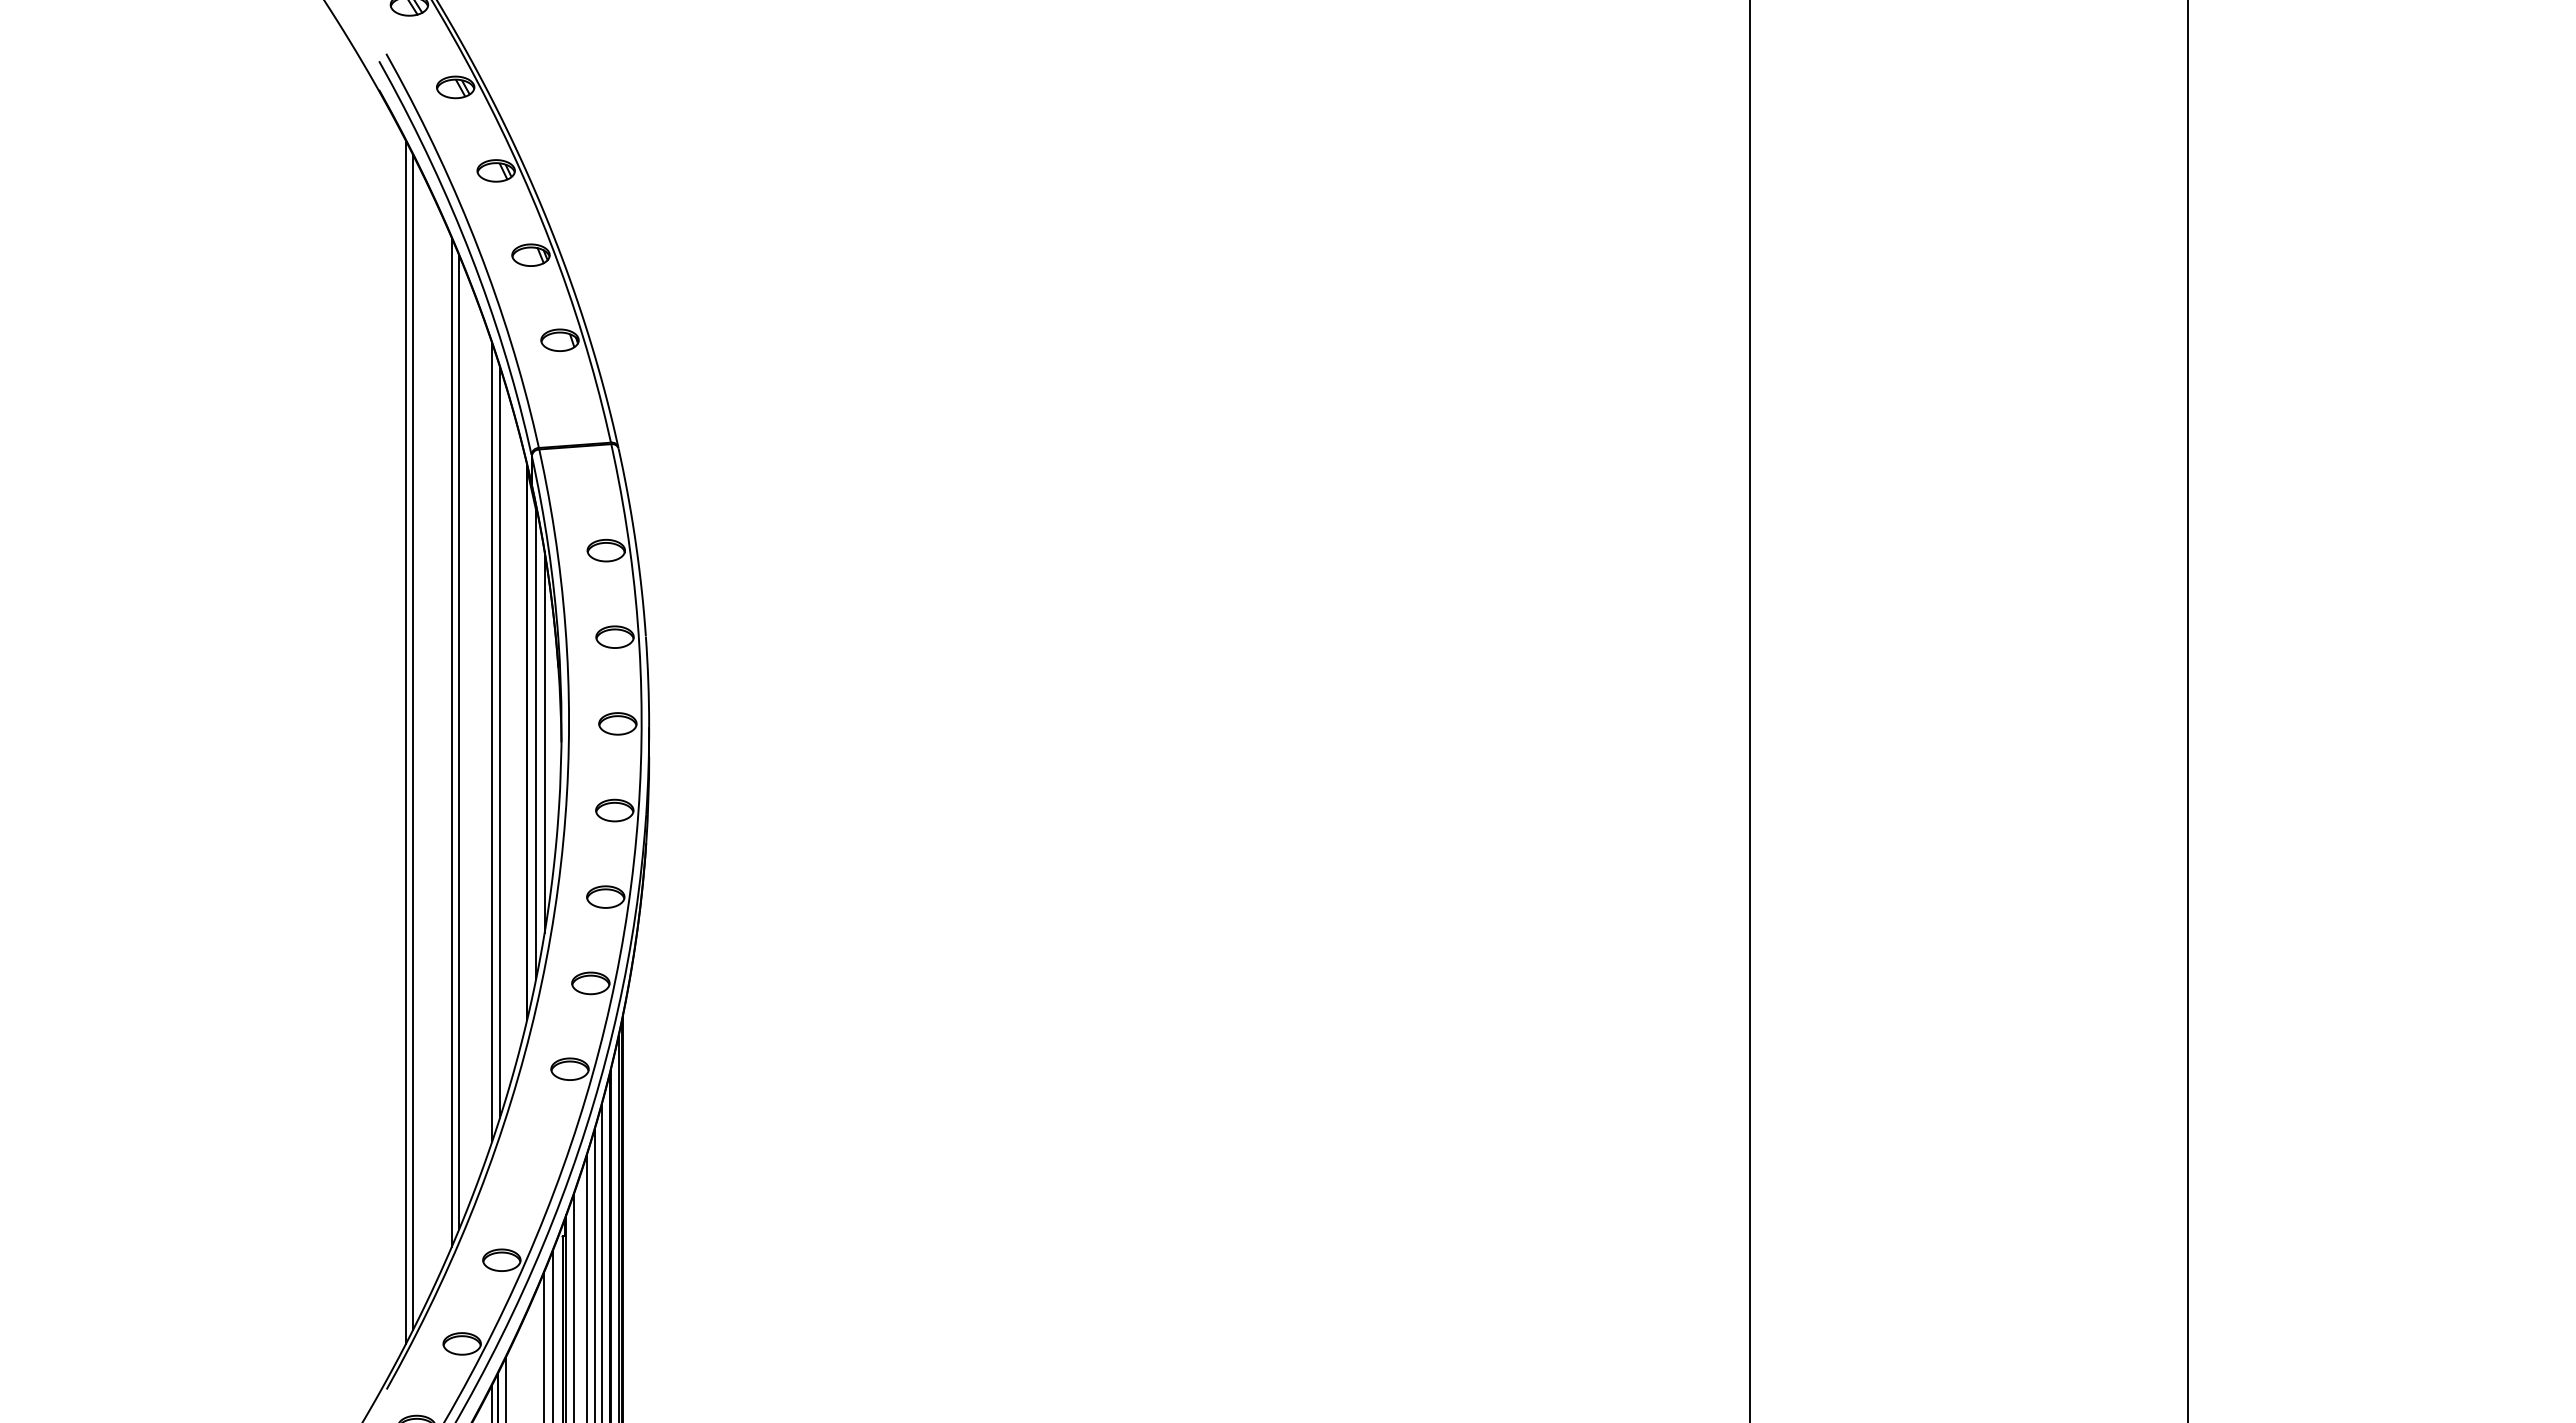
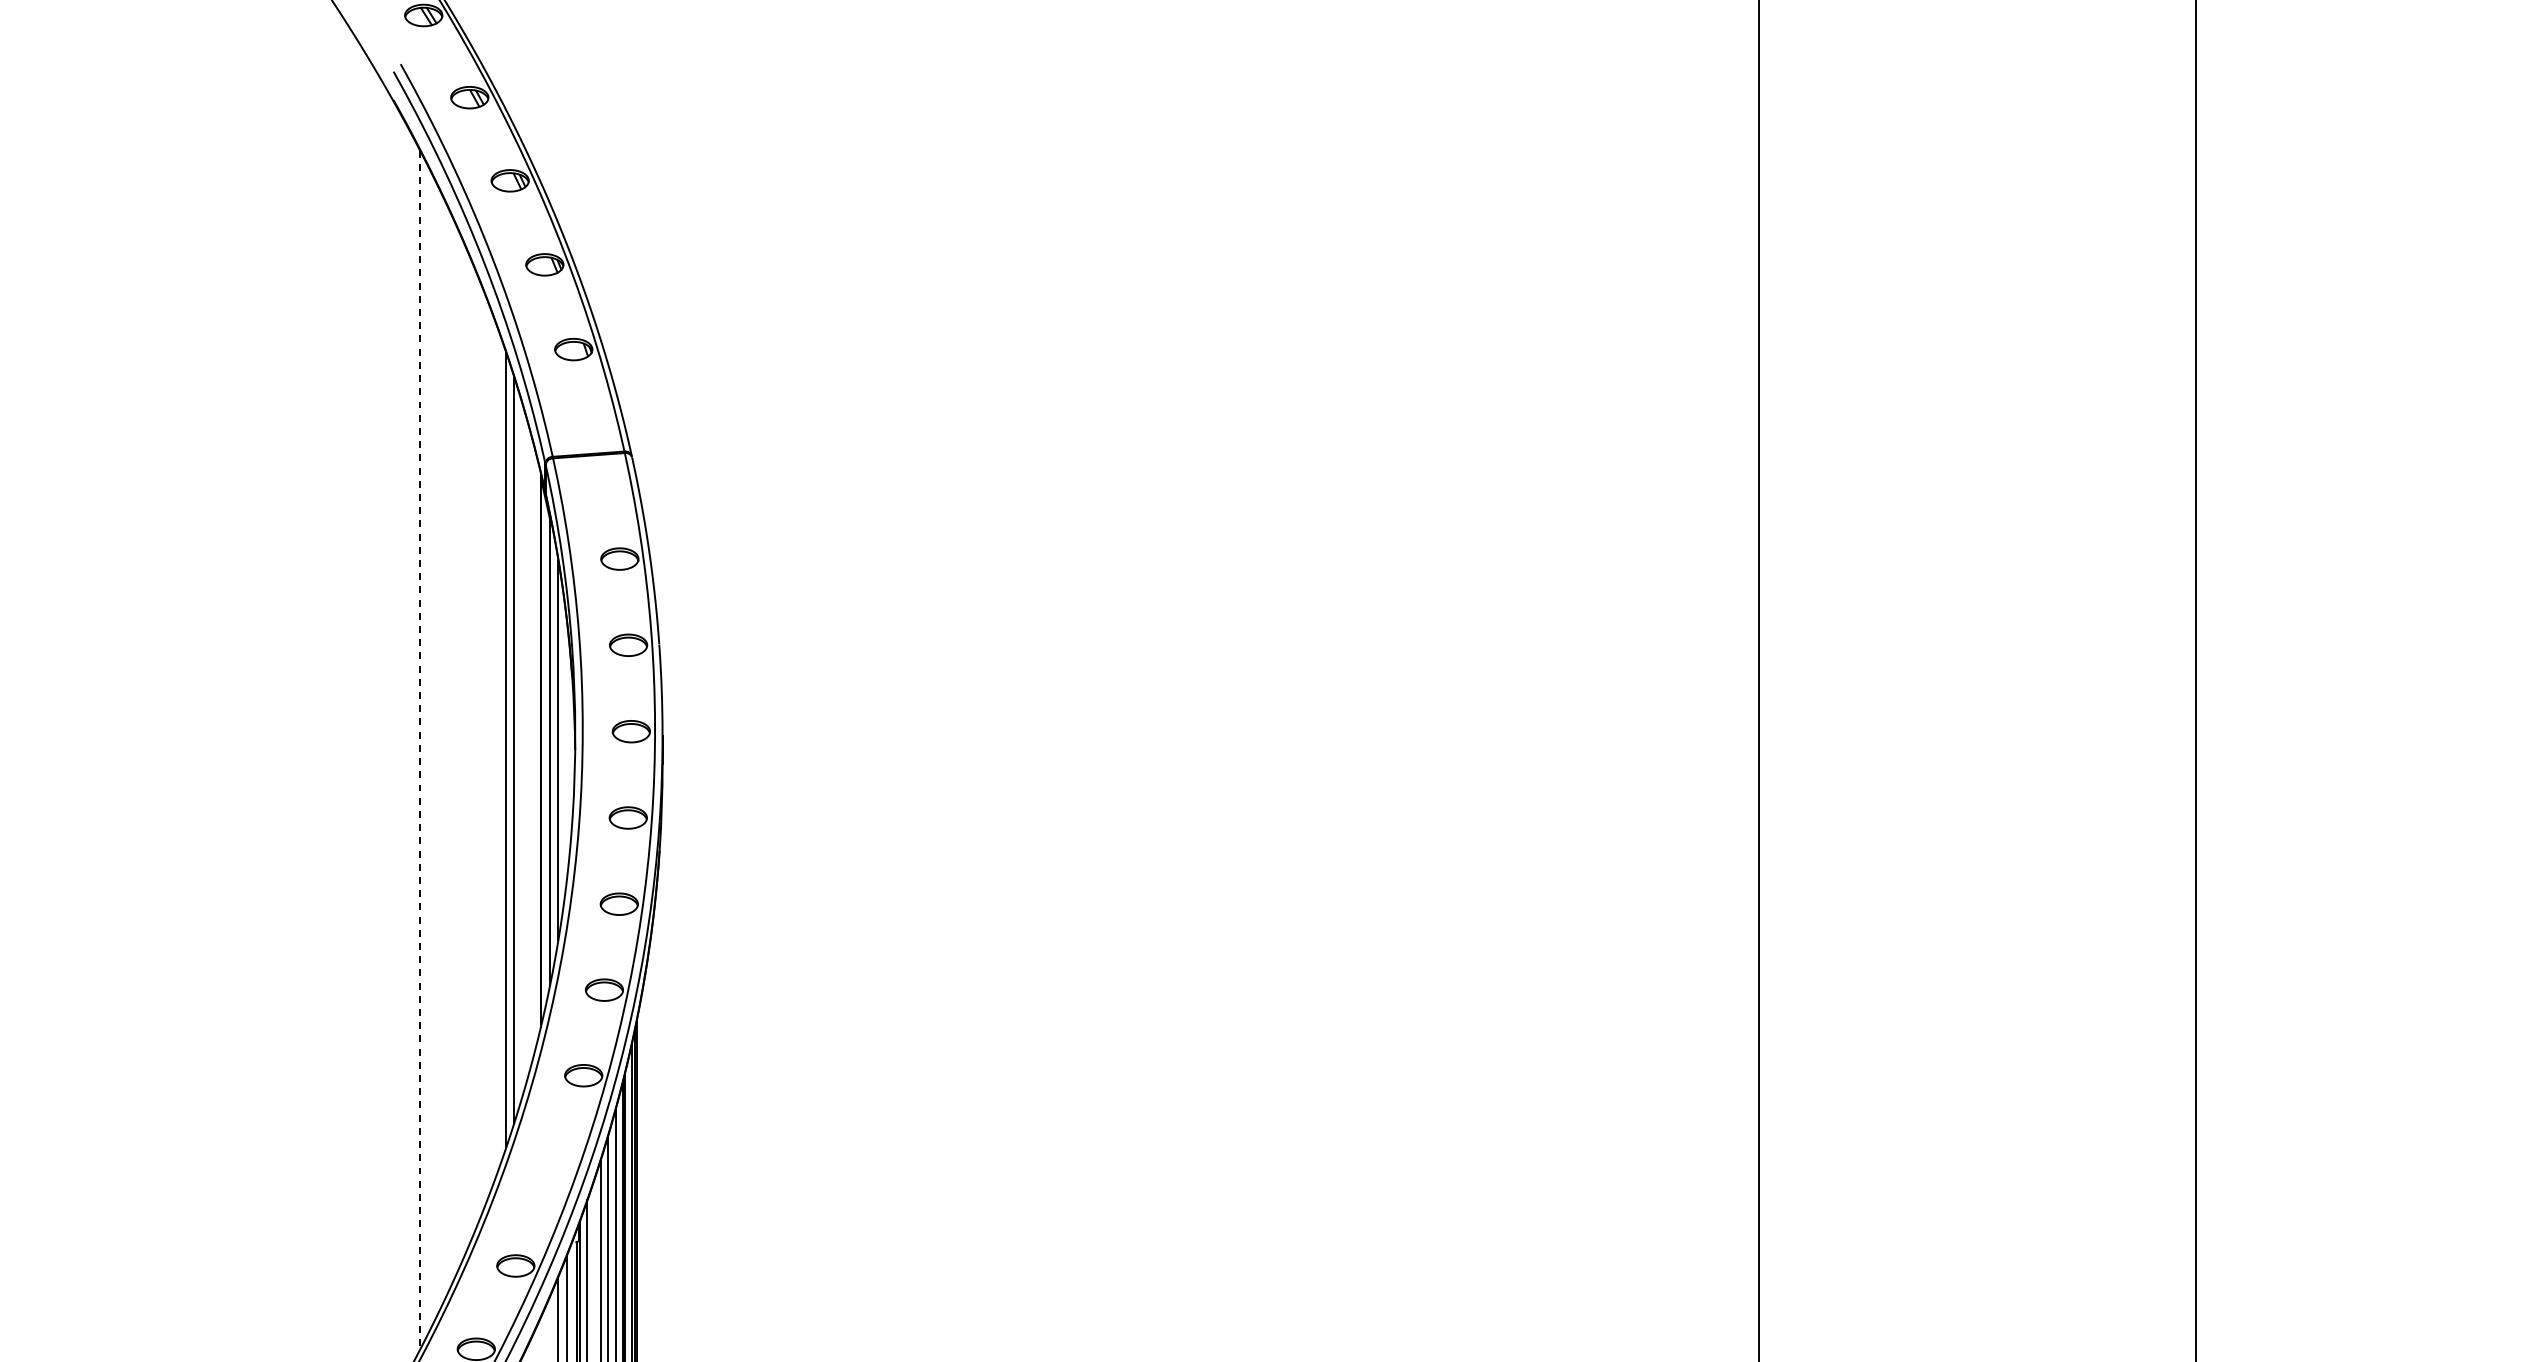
line: (405, 742) -> (419, 750), solid -> dashed
line: (413, 742) -> (427, 750), removed
line: (451, 742) -> (465, 750), removed
line: (459, 742) -> (473, 750), removed

